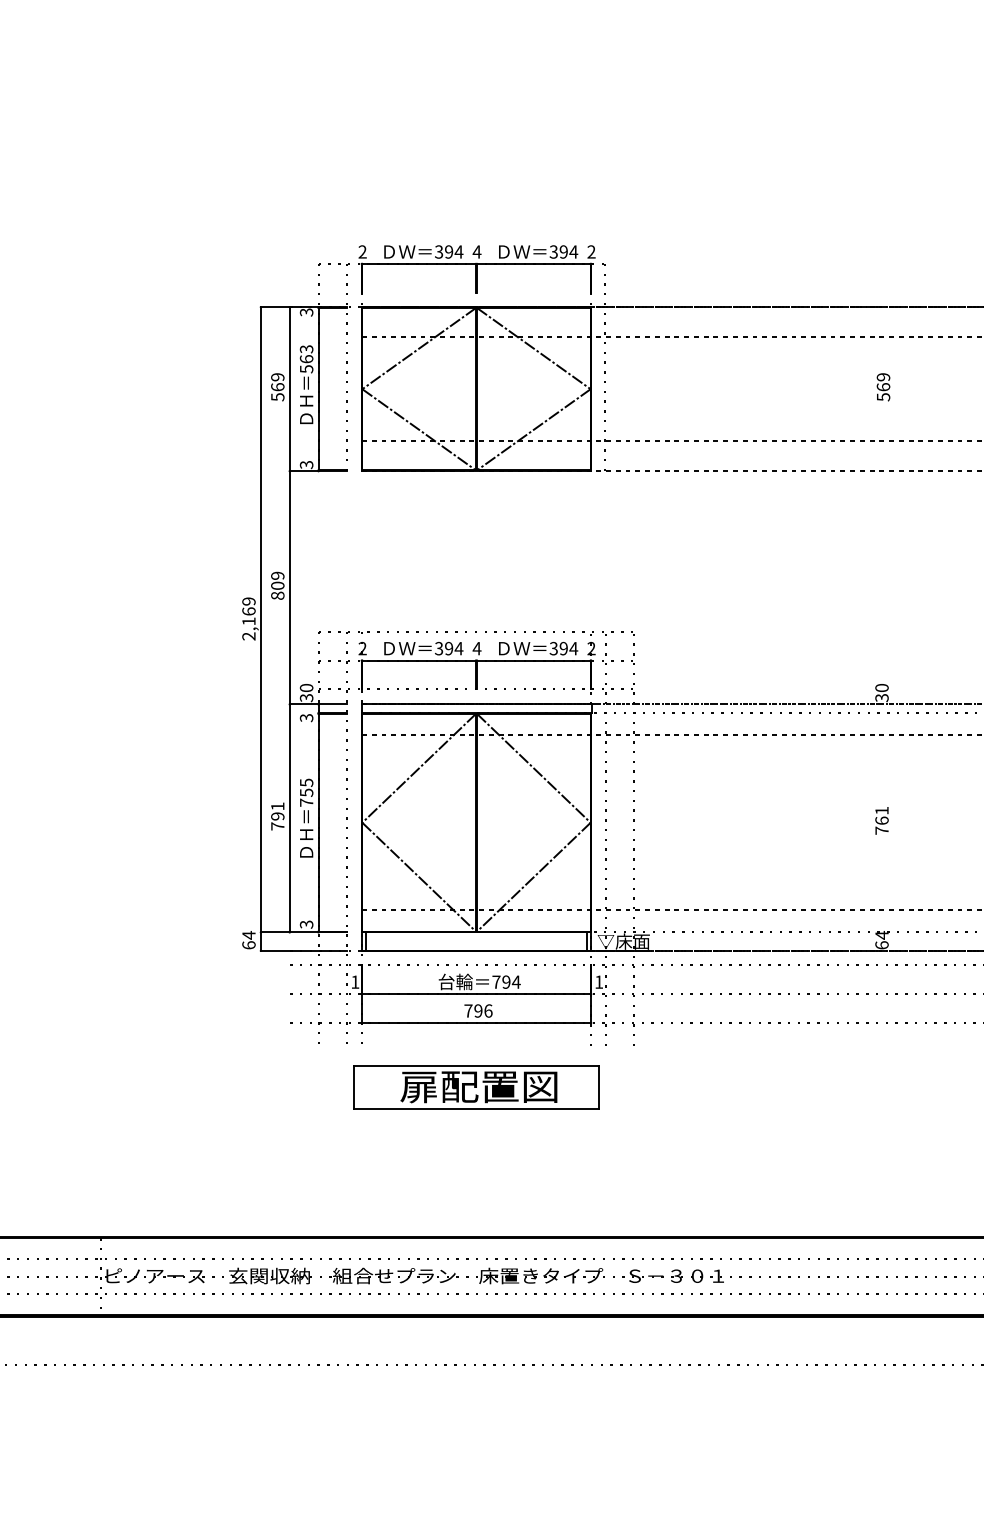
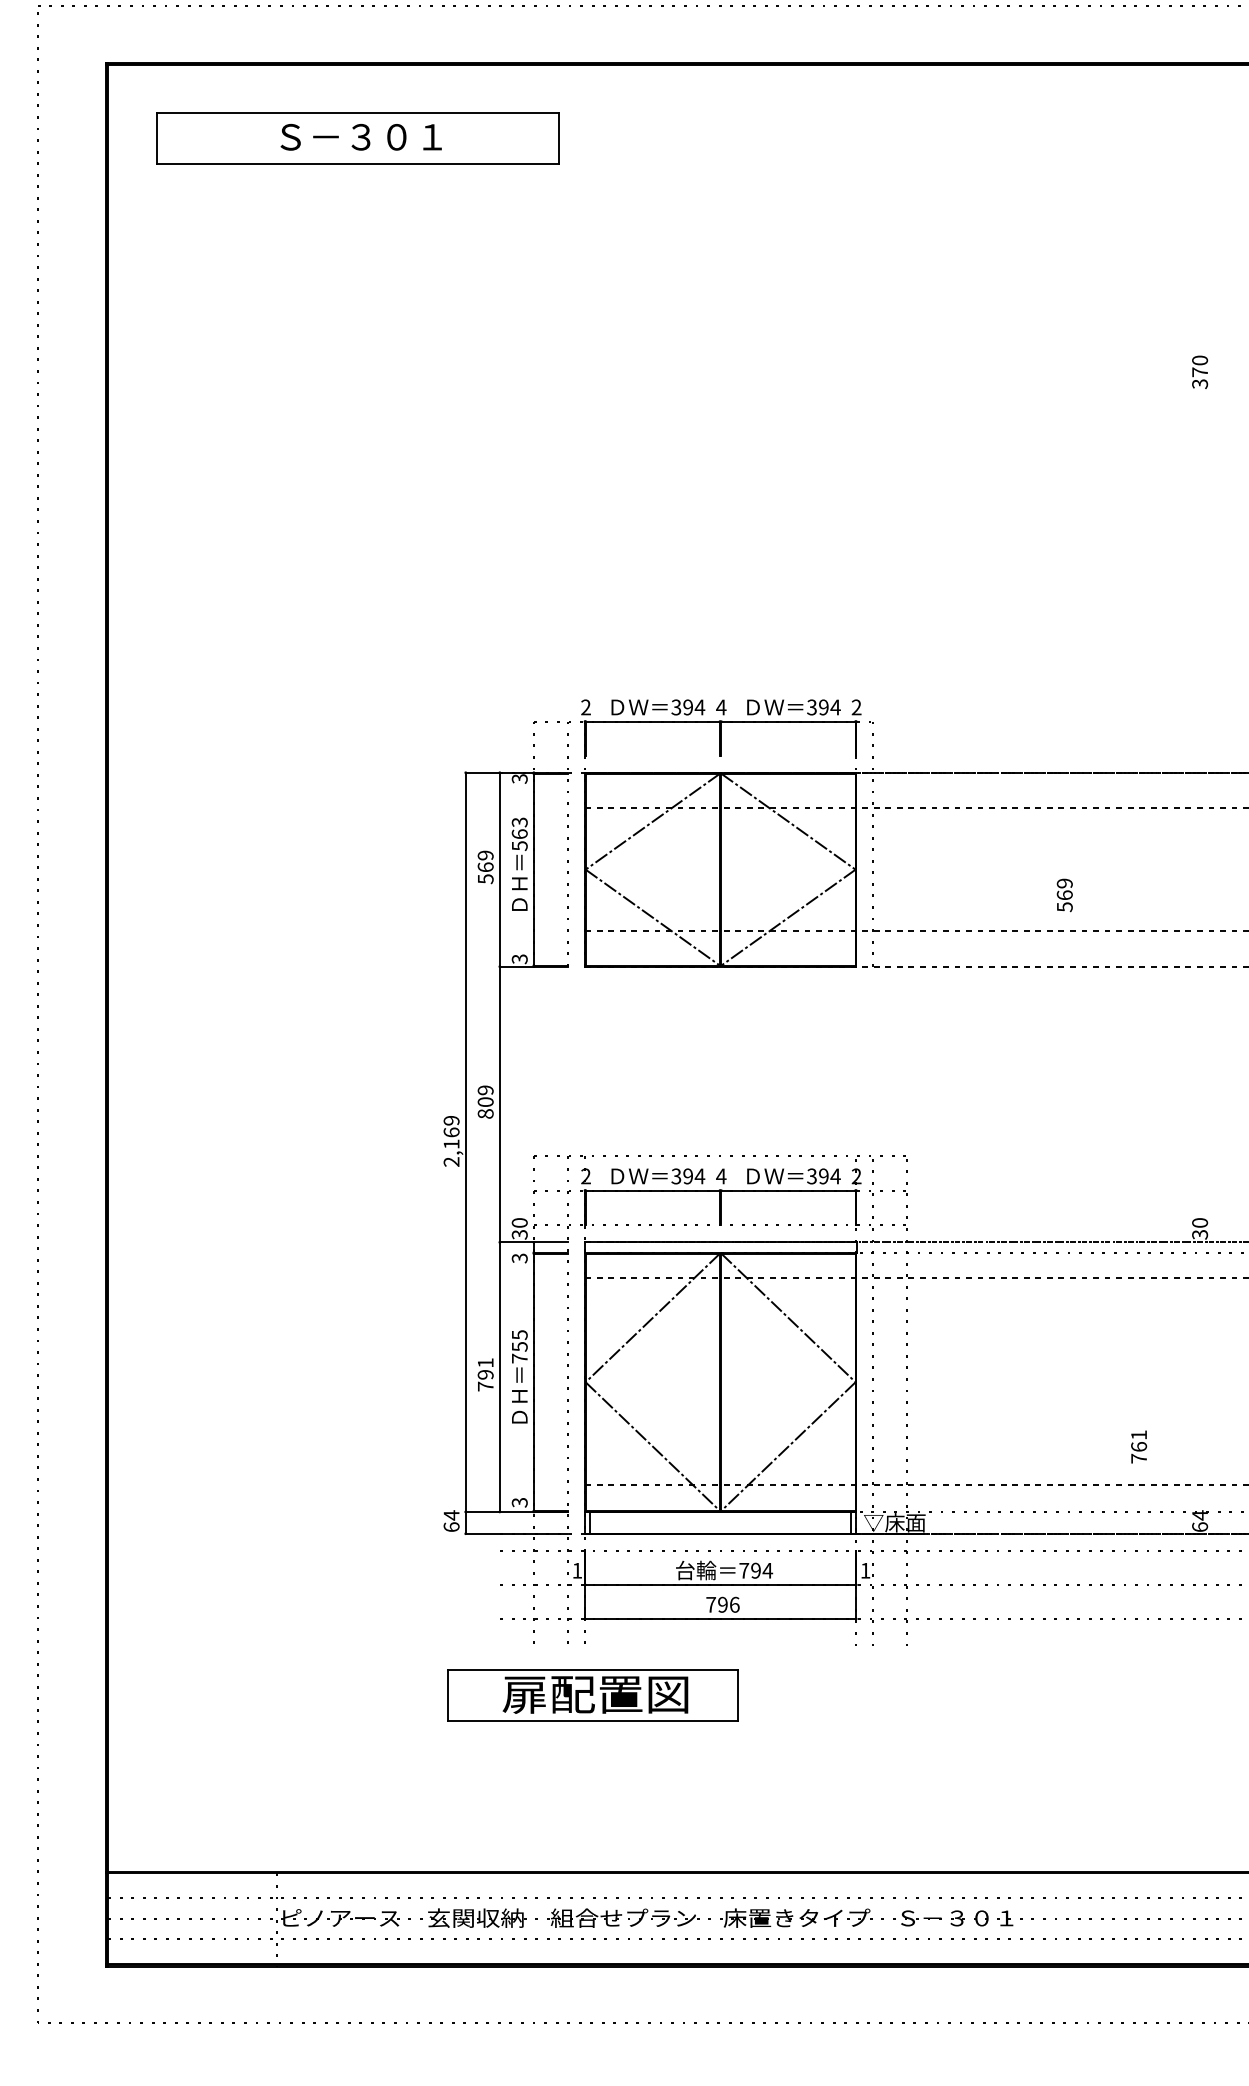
text: (883, 387) -> (1064, 895), moved
text: (882, 820) -> (1139, 1446), moved
part: (476, 1087) -> (592, 1695), moved

